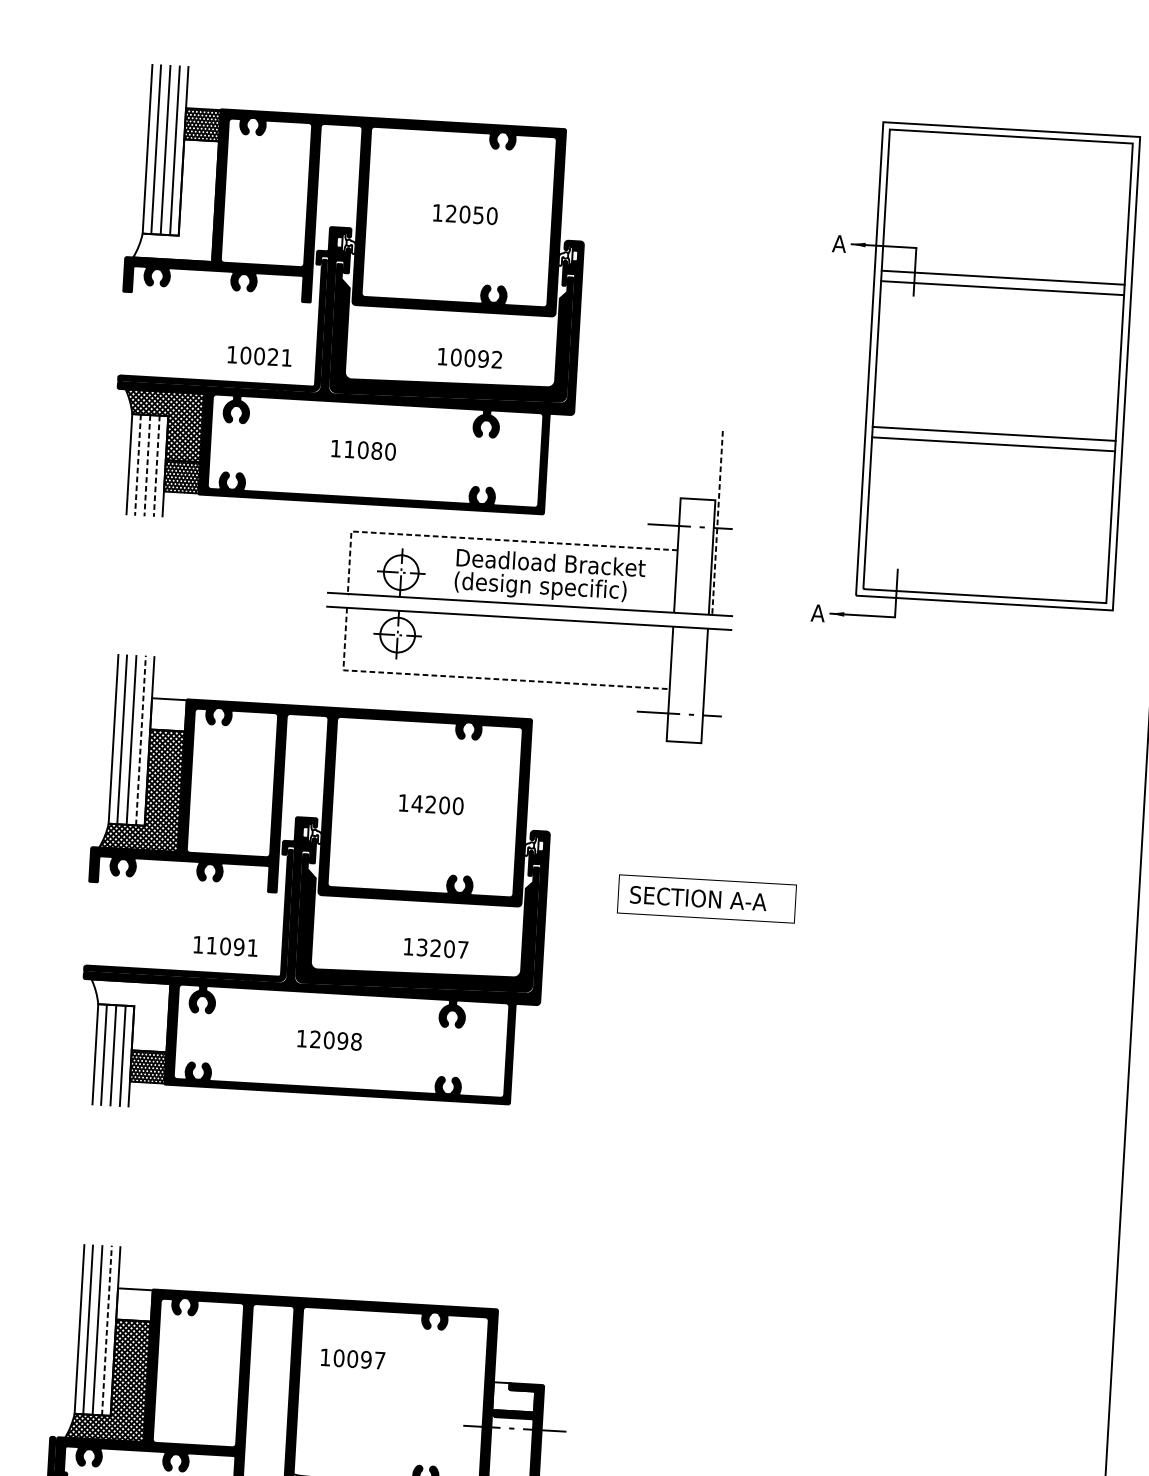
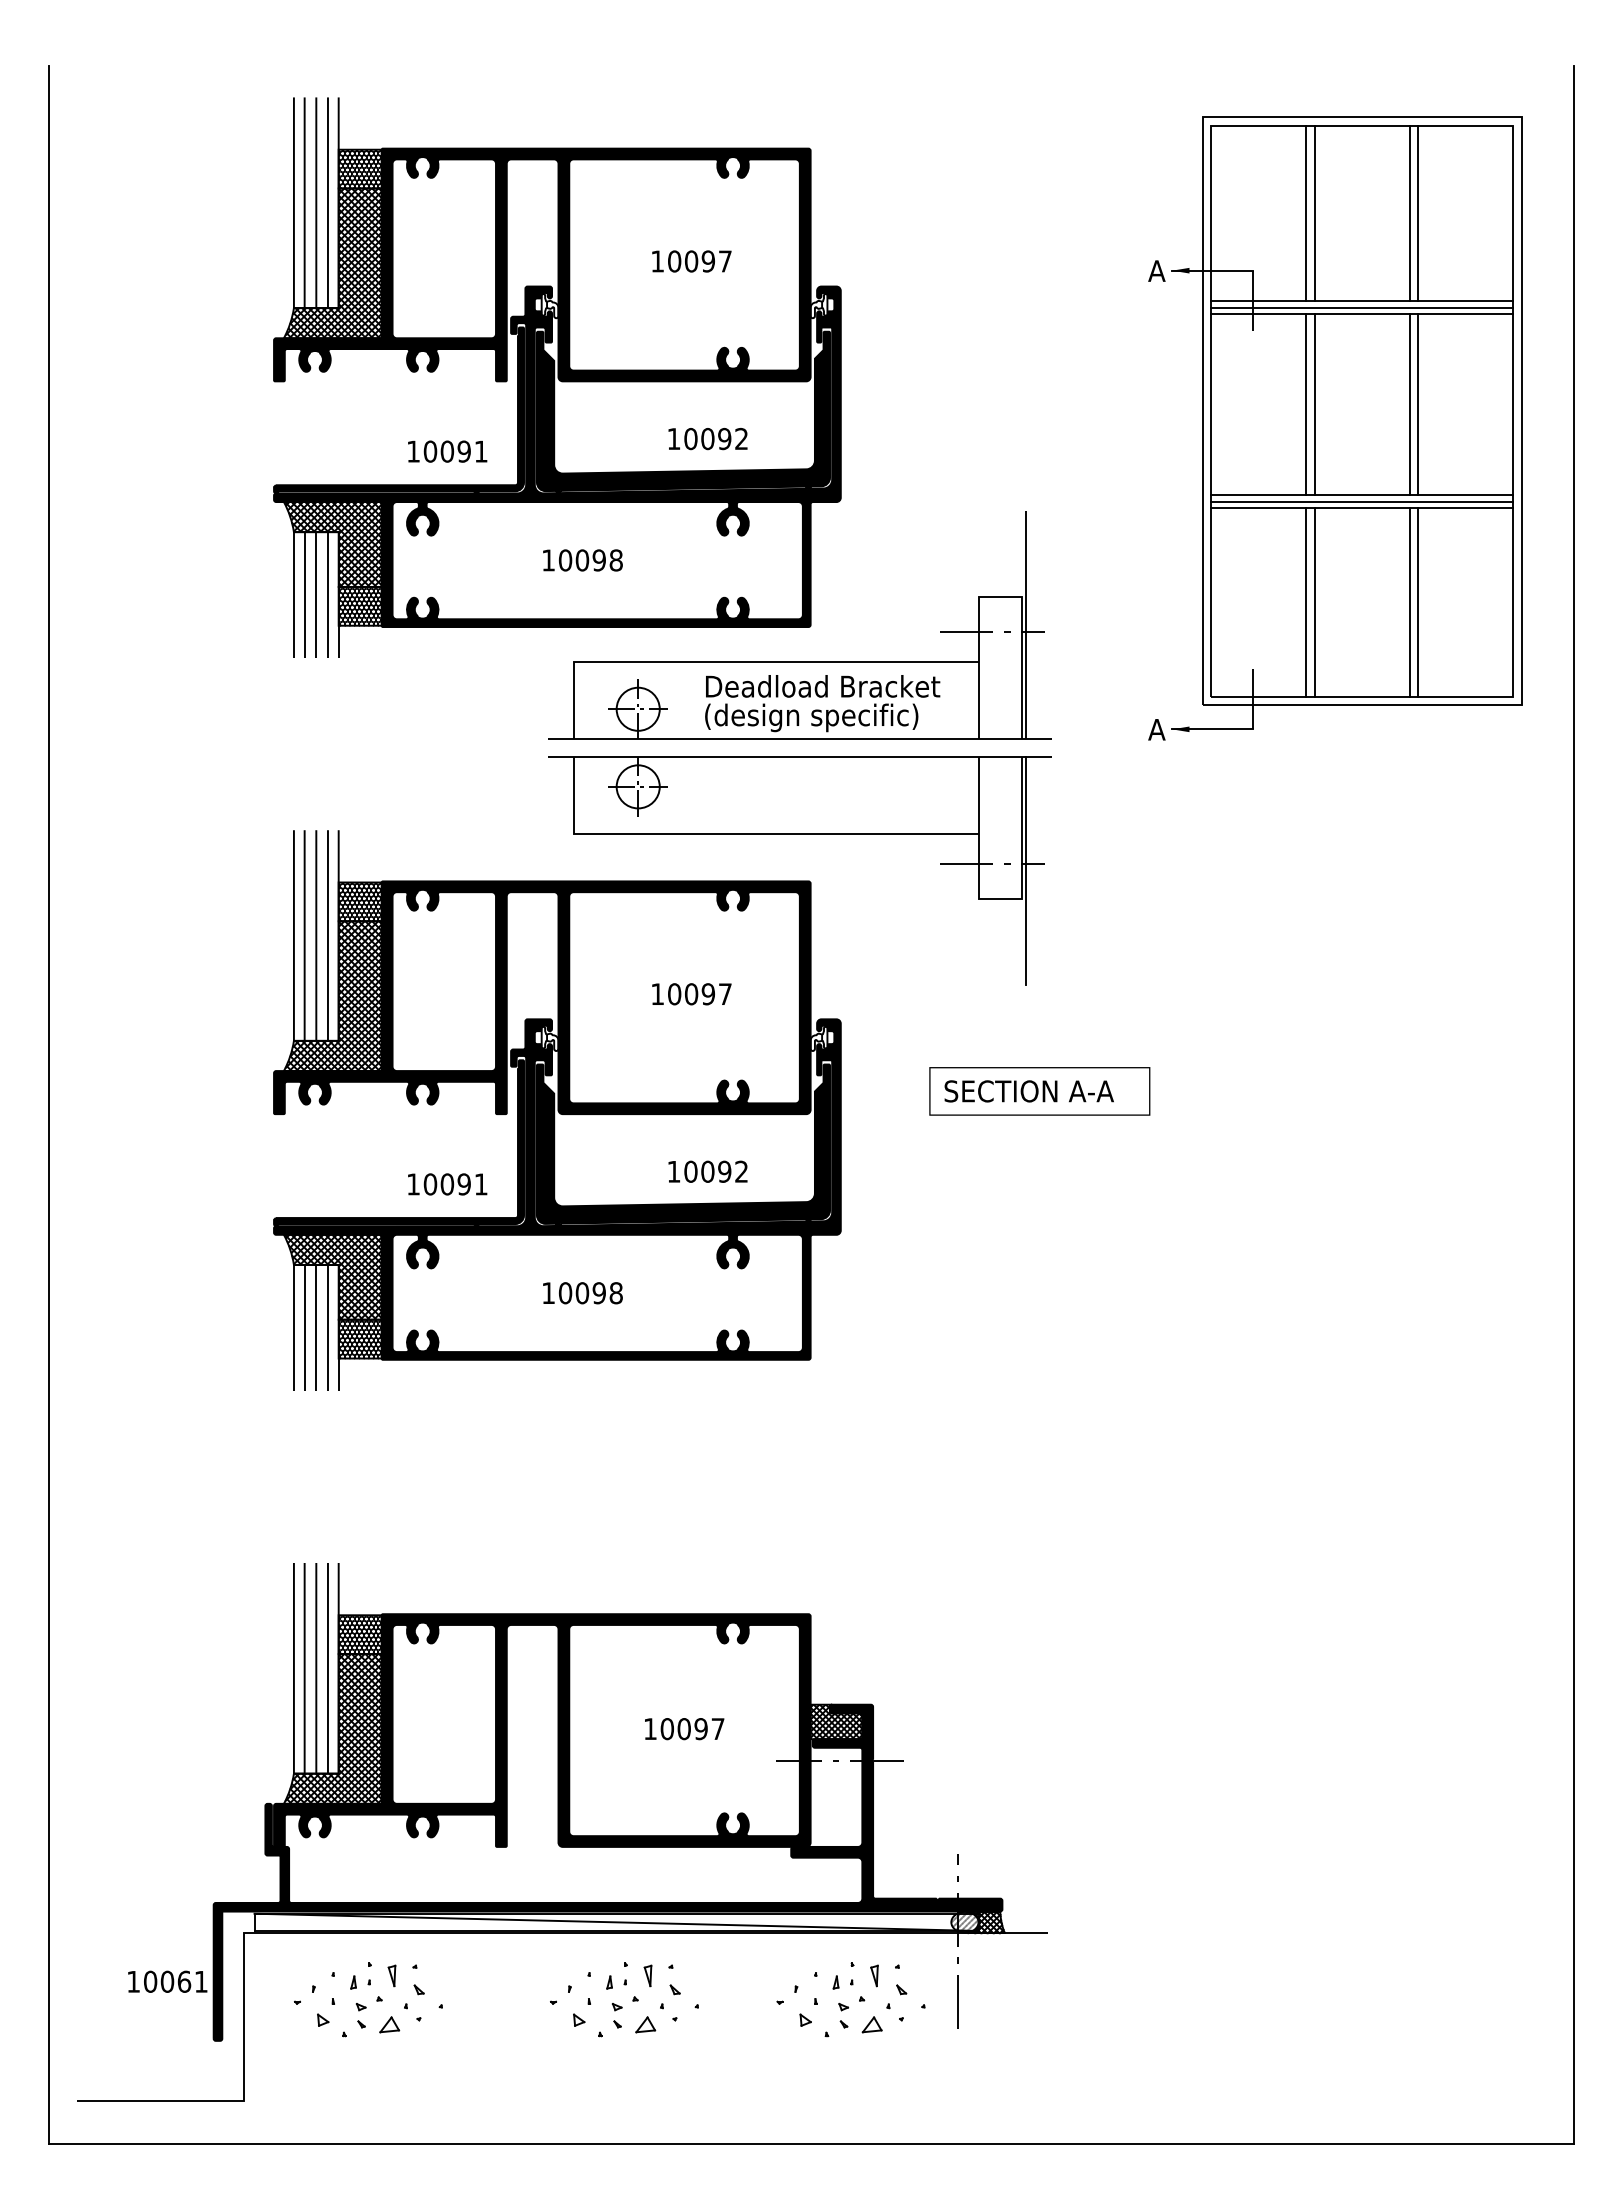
hatch: (175, 199) -> (332, 263), added
line: (962, 204) -> (1306, 213), added
line: (968, 204) -> (1314, 213), added
line: (1045, 209) -> (1409, 213), added
line: (1052, 209) -> (1418, 213), added
text: (472, 214) -> (700, 261), 12050 -> 10097
line: (1003, 282) -> (1362, 307), added
text: (272, 356) -> (463, 451), 10021 -> 10091
line: (953, 358) -> (1306, 404), added
line: (960, 358) -> (1314, 404), added
line: (1036, 363) -> (1409, 404), added
line: (1043, 363) -> (1418, 404), added
line: (994, 438) -> (1362, 501), added
text: (369, 450) -> (590, 560), 11080 -> 10098
line: (137, 465) -> (304, 595), dashed -> solid
line: (147, 466) -> (316, 595), dashed -> solid
line: (156, 466) -> (327, 595), dashed -> solid
line: (944, 517) -> (1306, 602), added
line: (950, 518) -> (1314, 602), added
line: (1027, 522) -> (1409, 602), added
line: (1034, 522) -> (1418, 602), added
line: (717, 523) -> (1026, 625), dashed -> solid
line: (482, 538) -> (736, 661), dashed -> solid
line: (475, 678) -> (737, 834), dashed -> solid
hatch: (167, 714) -> (359, 901), added
line: (706, 720) -> (1026, 870), added
line: (140, 740) -> (327, 935), dashed -> solid
text: (437, 805) -> (699, 994), 14200 -> 10097
text: (211, 945) -> (430, 1184), 11091 -> 10091
text: (442, 948) -> (715, 1171), 13207 -> 10092
hatch: (128, 1015) -> (332, 1276), added
text: (315, 1039) -> (565, 1293), 12098 -> 10098
hatch: (133, 1304) -> (359, 1634), added
line: (106, 1329) -> (327, 1667), dashed -> solid
text: (352, 1359) -> (684, 1729), moved
hatch: (513, 1396) -> (836, 1721), added

